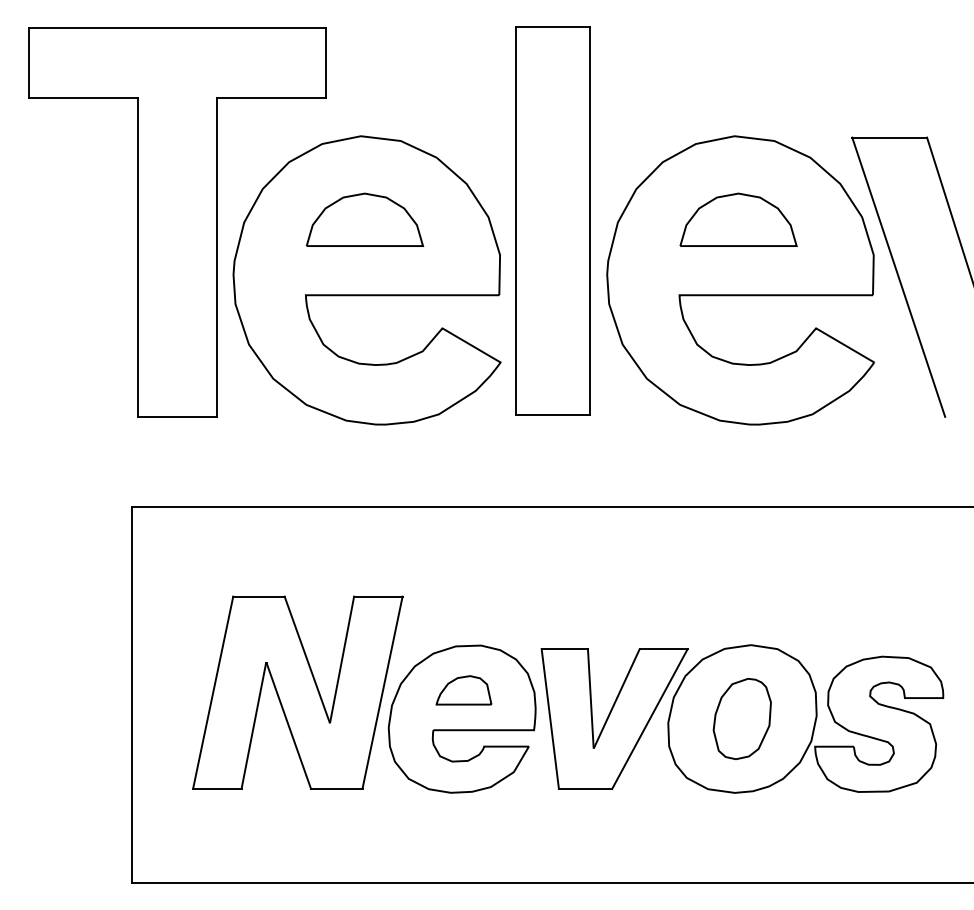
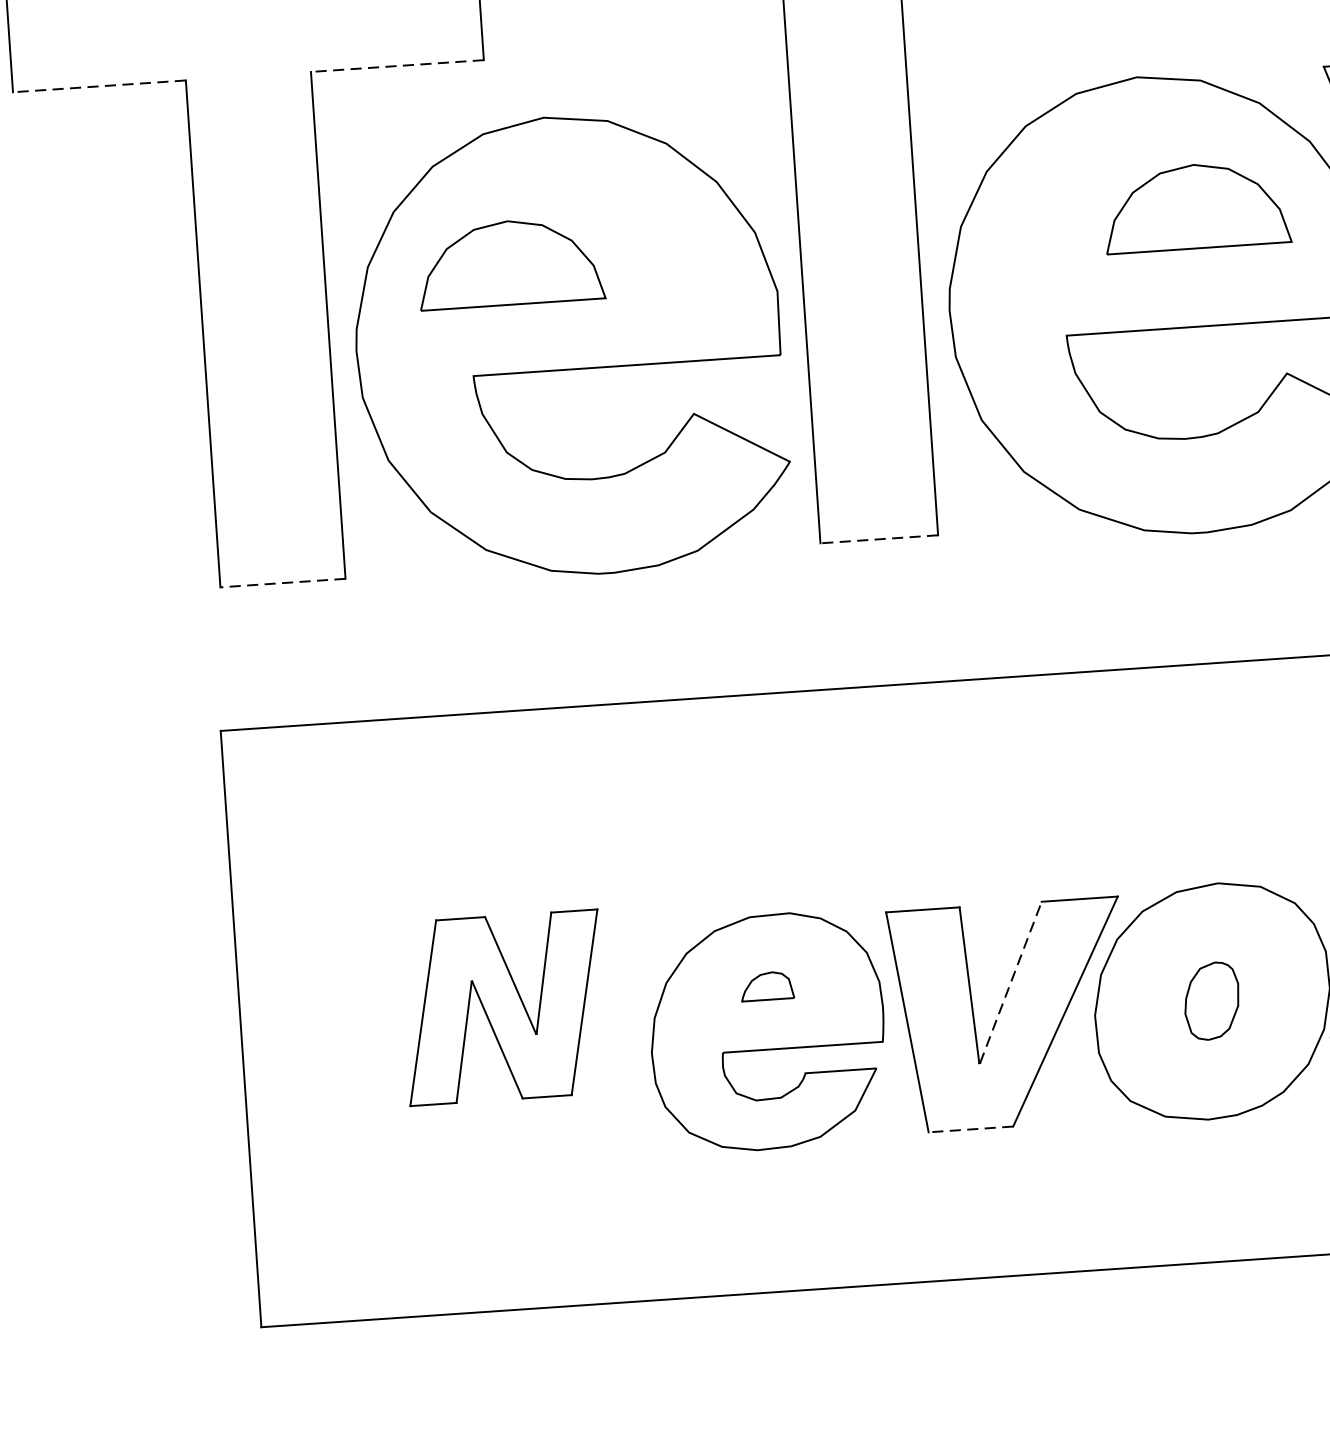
line: (83, 97) -> (99, 86), solid -> dashed
line: (270, 97) -> (395, 66), solid -> dashed
part: (365, 219) -> (511, 262), moved
part: (738, 219) -> (1196, 206), moved
line: (552, 414) -> (877, 538), solid -> dashed
line: (177, 416) -> (282, 582), solid -> dashed
part: (463, 690) -> (766, 986), size x0.6
part: (297, 692) -> (503, 1007), size x0.6
line: (617, 697) -> (1011, 980), solid -> dashed
part: (741, 718) -> (1210, 1000), size x0.6
line: (585, 788) -> (970, 1128), solid -> dashed

